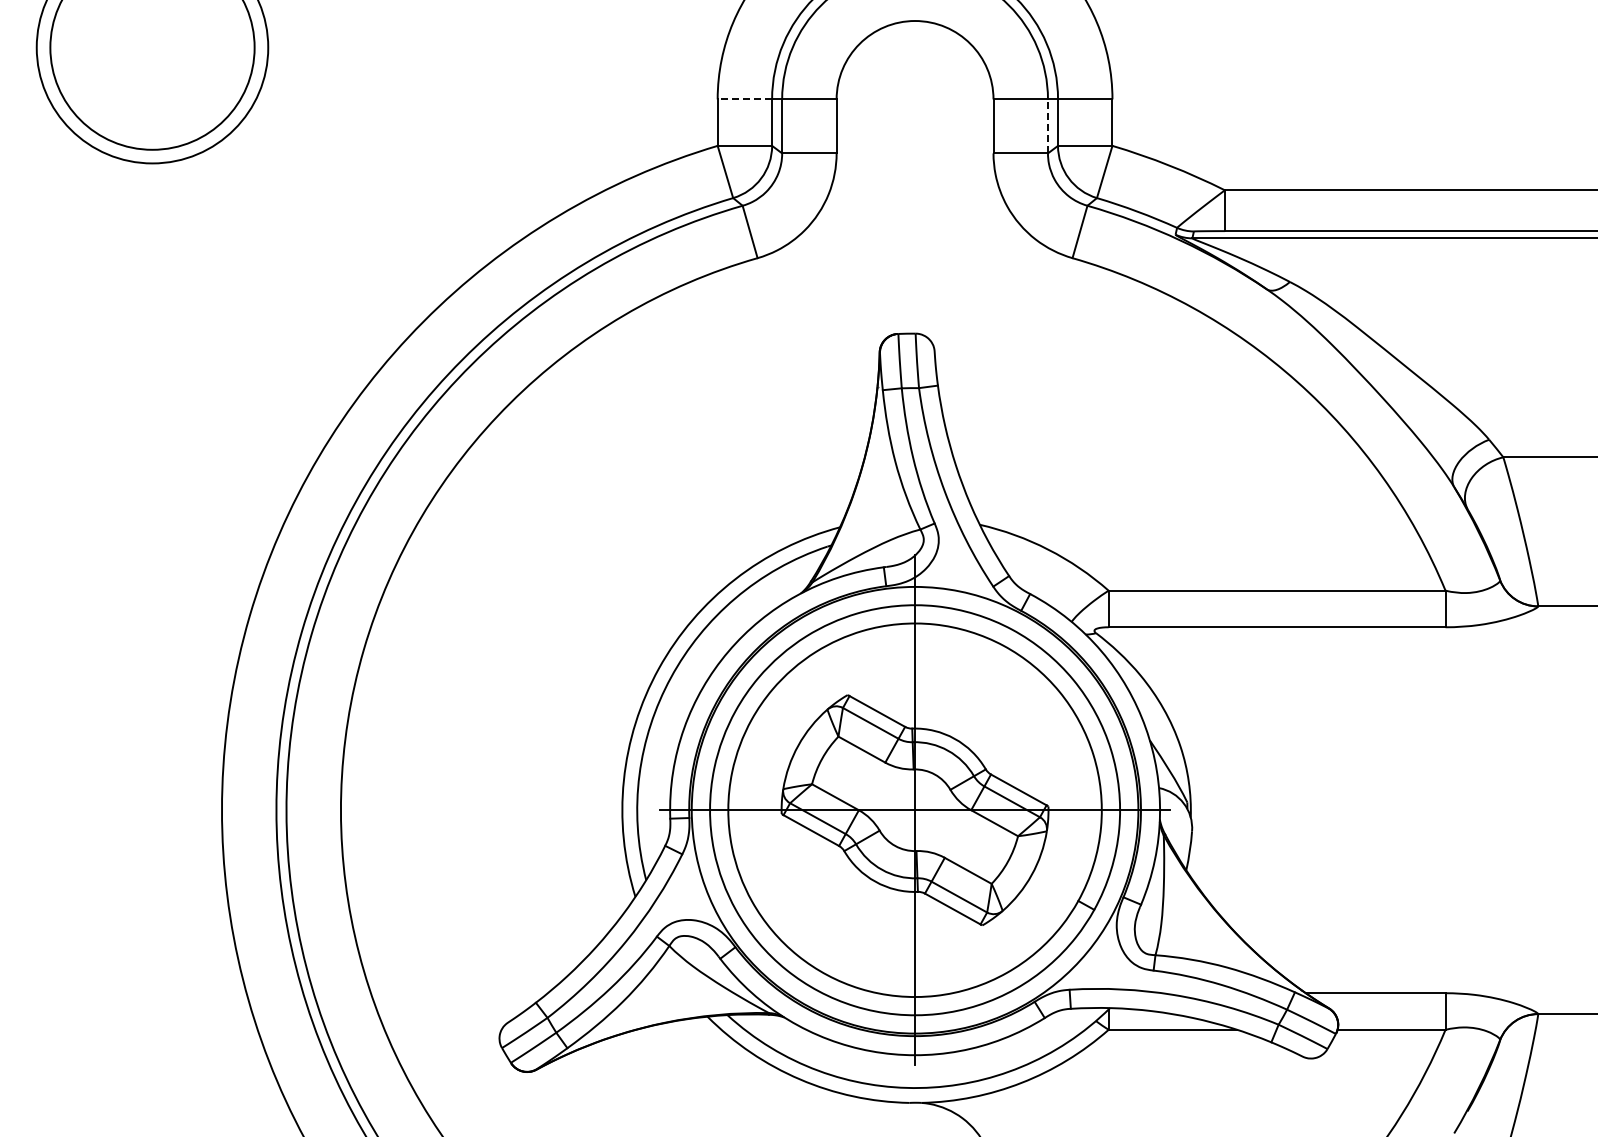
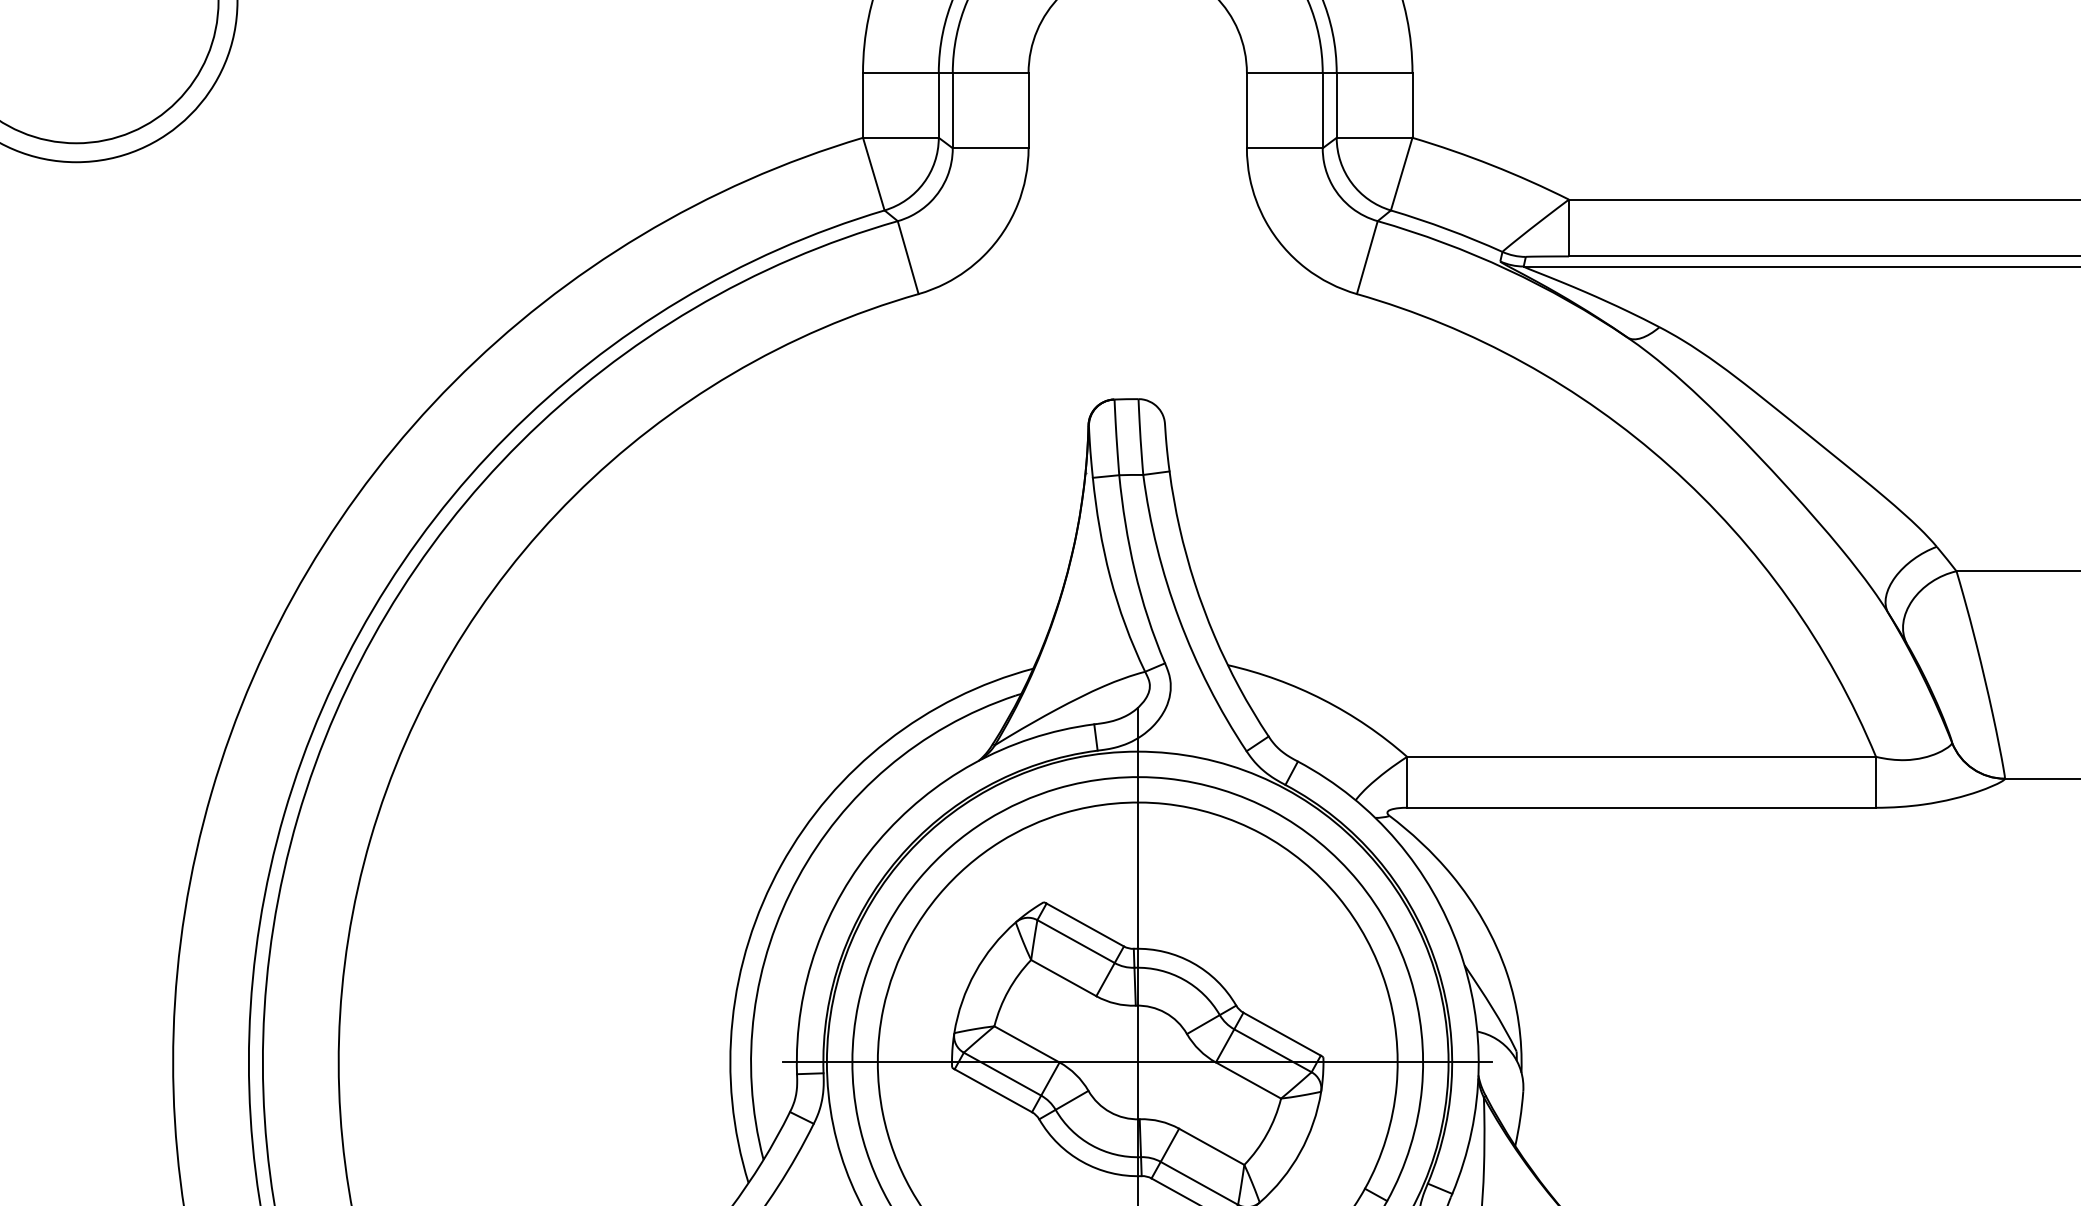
line: (744, 99) -> (900, 73), dashed -> solid
line: (1047, 126) -> (1322, 110), dashed -> solid

